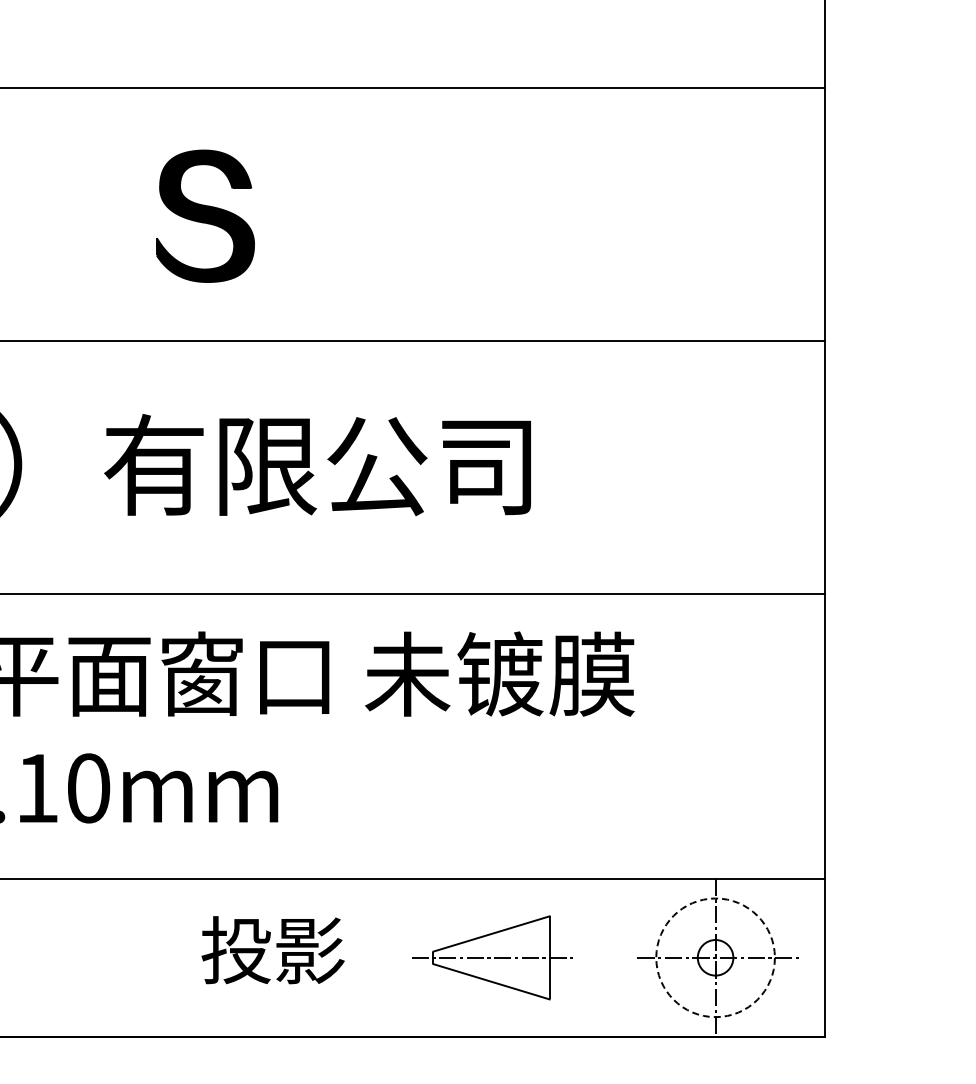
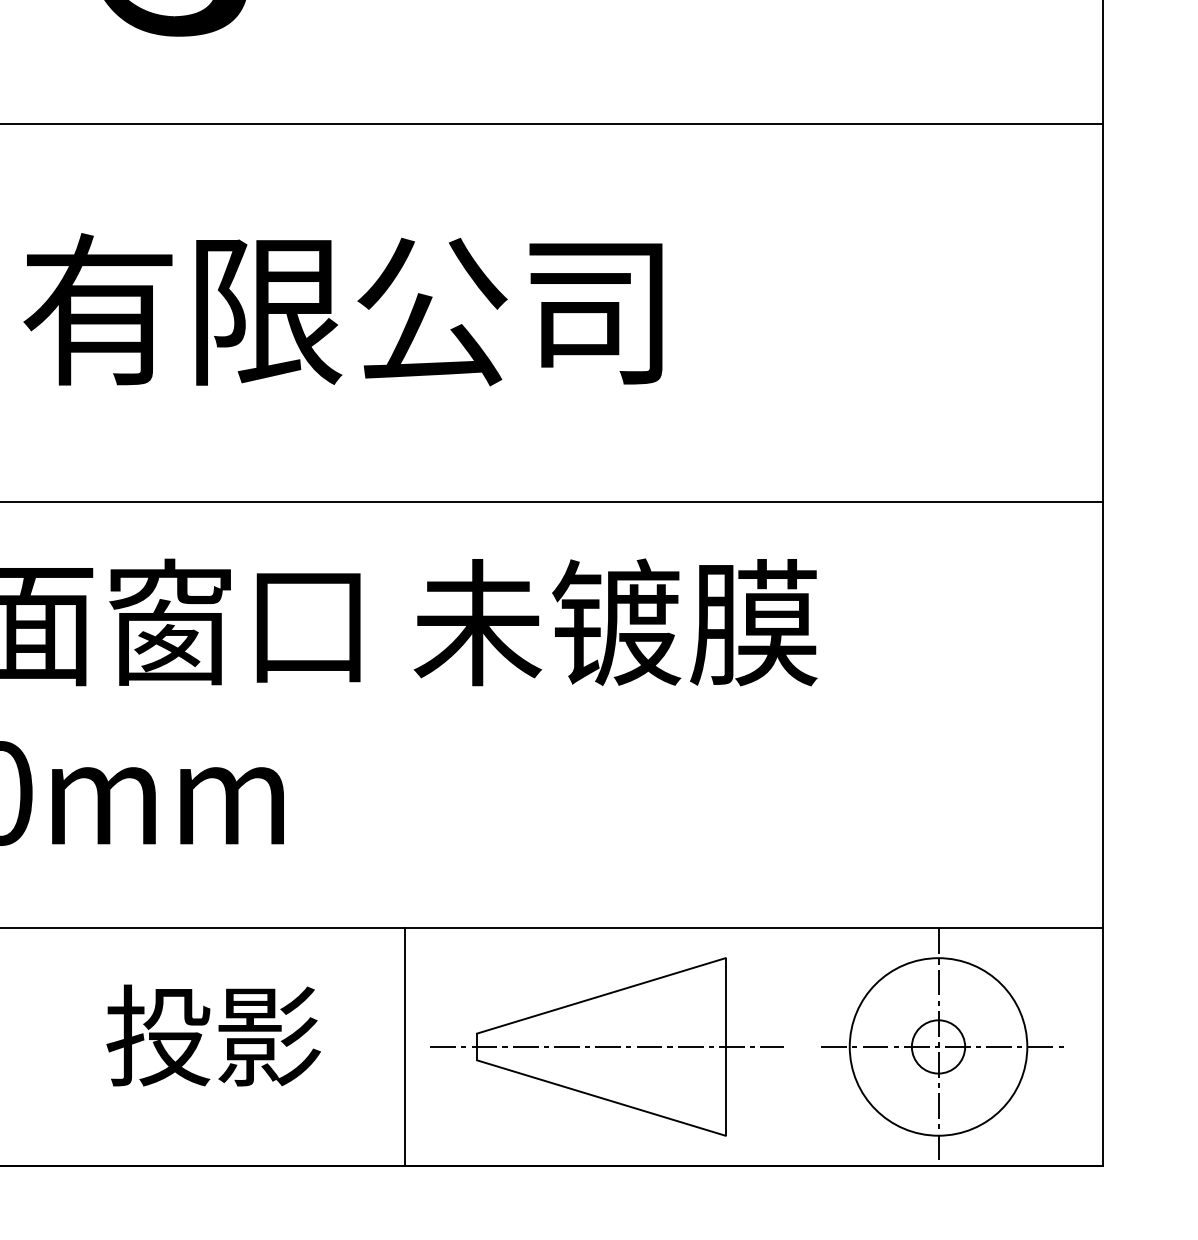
text: (272, 950) -> (212, 1036), moved
line: (359, 957) -> (405, 1046), added
part: (494, 957) -> (607, 1046), size x1.43
circle: (715, 957) -> (938, 1046), dashed -> solid

